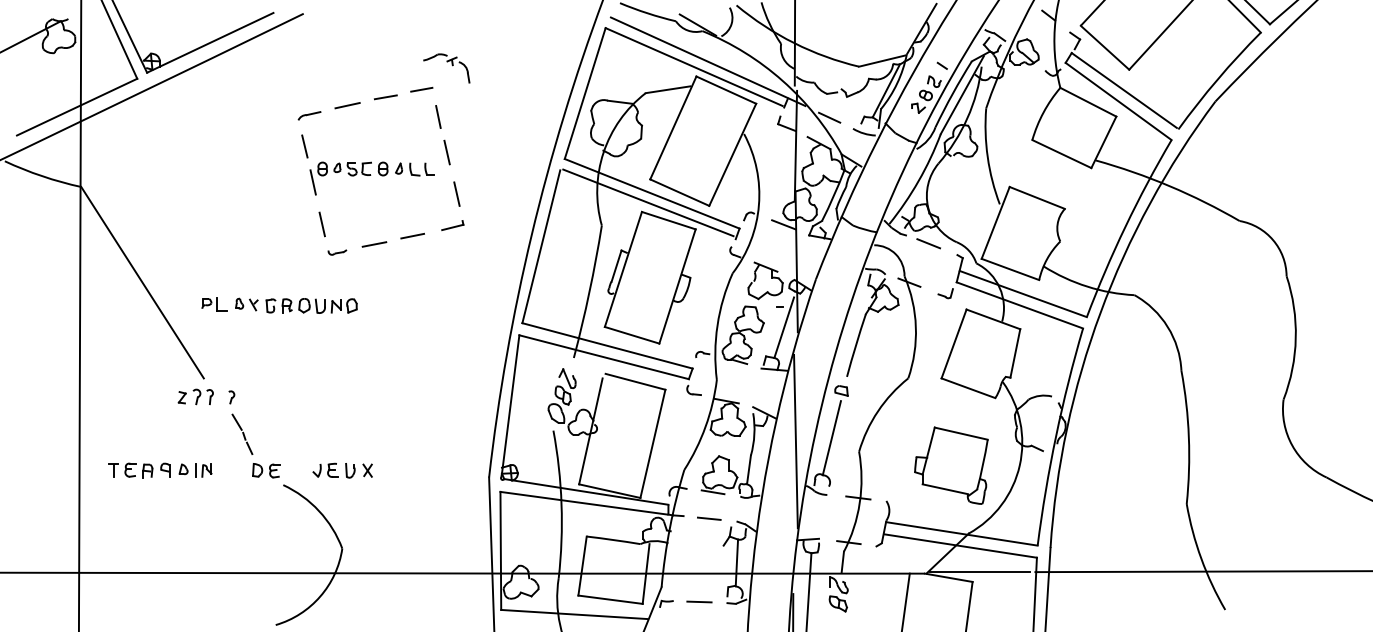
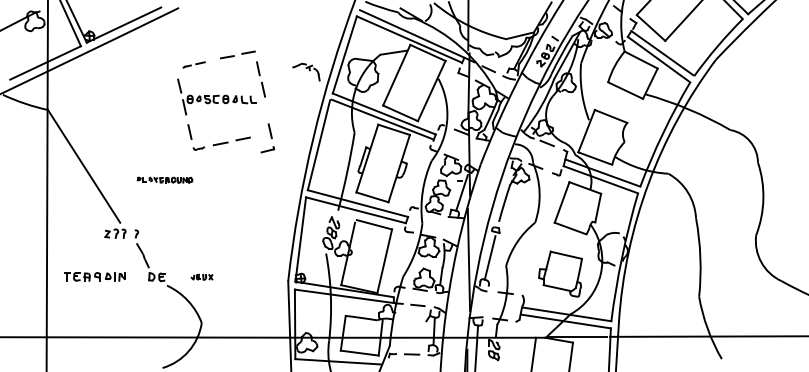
part: (447, 68) -> (306, 72), moved
part: (328, 109) -> (193, 64), size x0.6
part: (452, 206) -> (267, 138), moved
part: (279, 306) -> (164, 180), size x0.6
part: (341, 471) -> (201, 277), size x0.6

